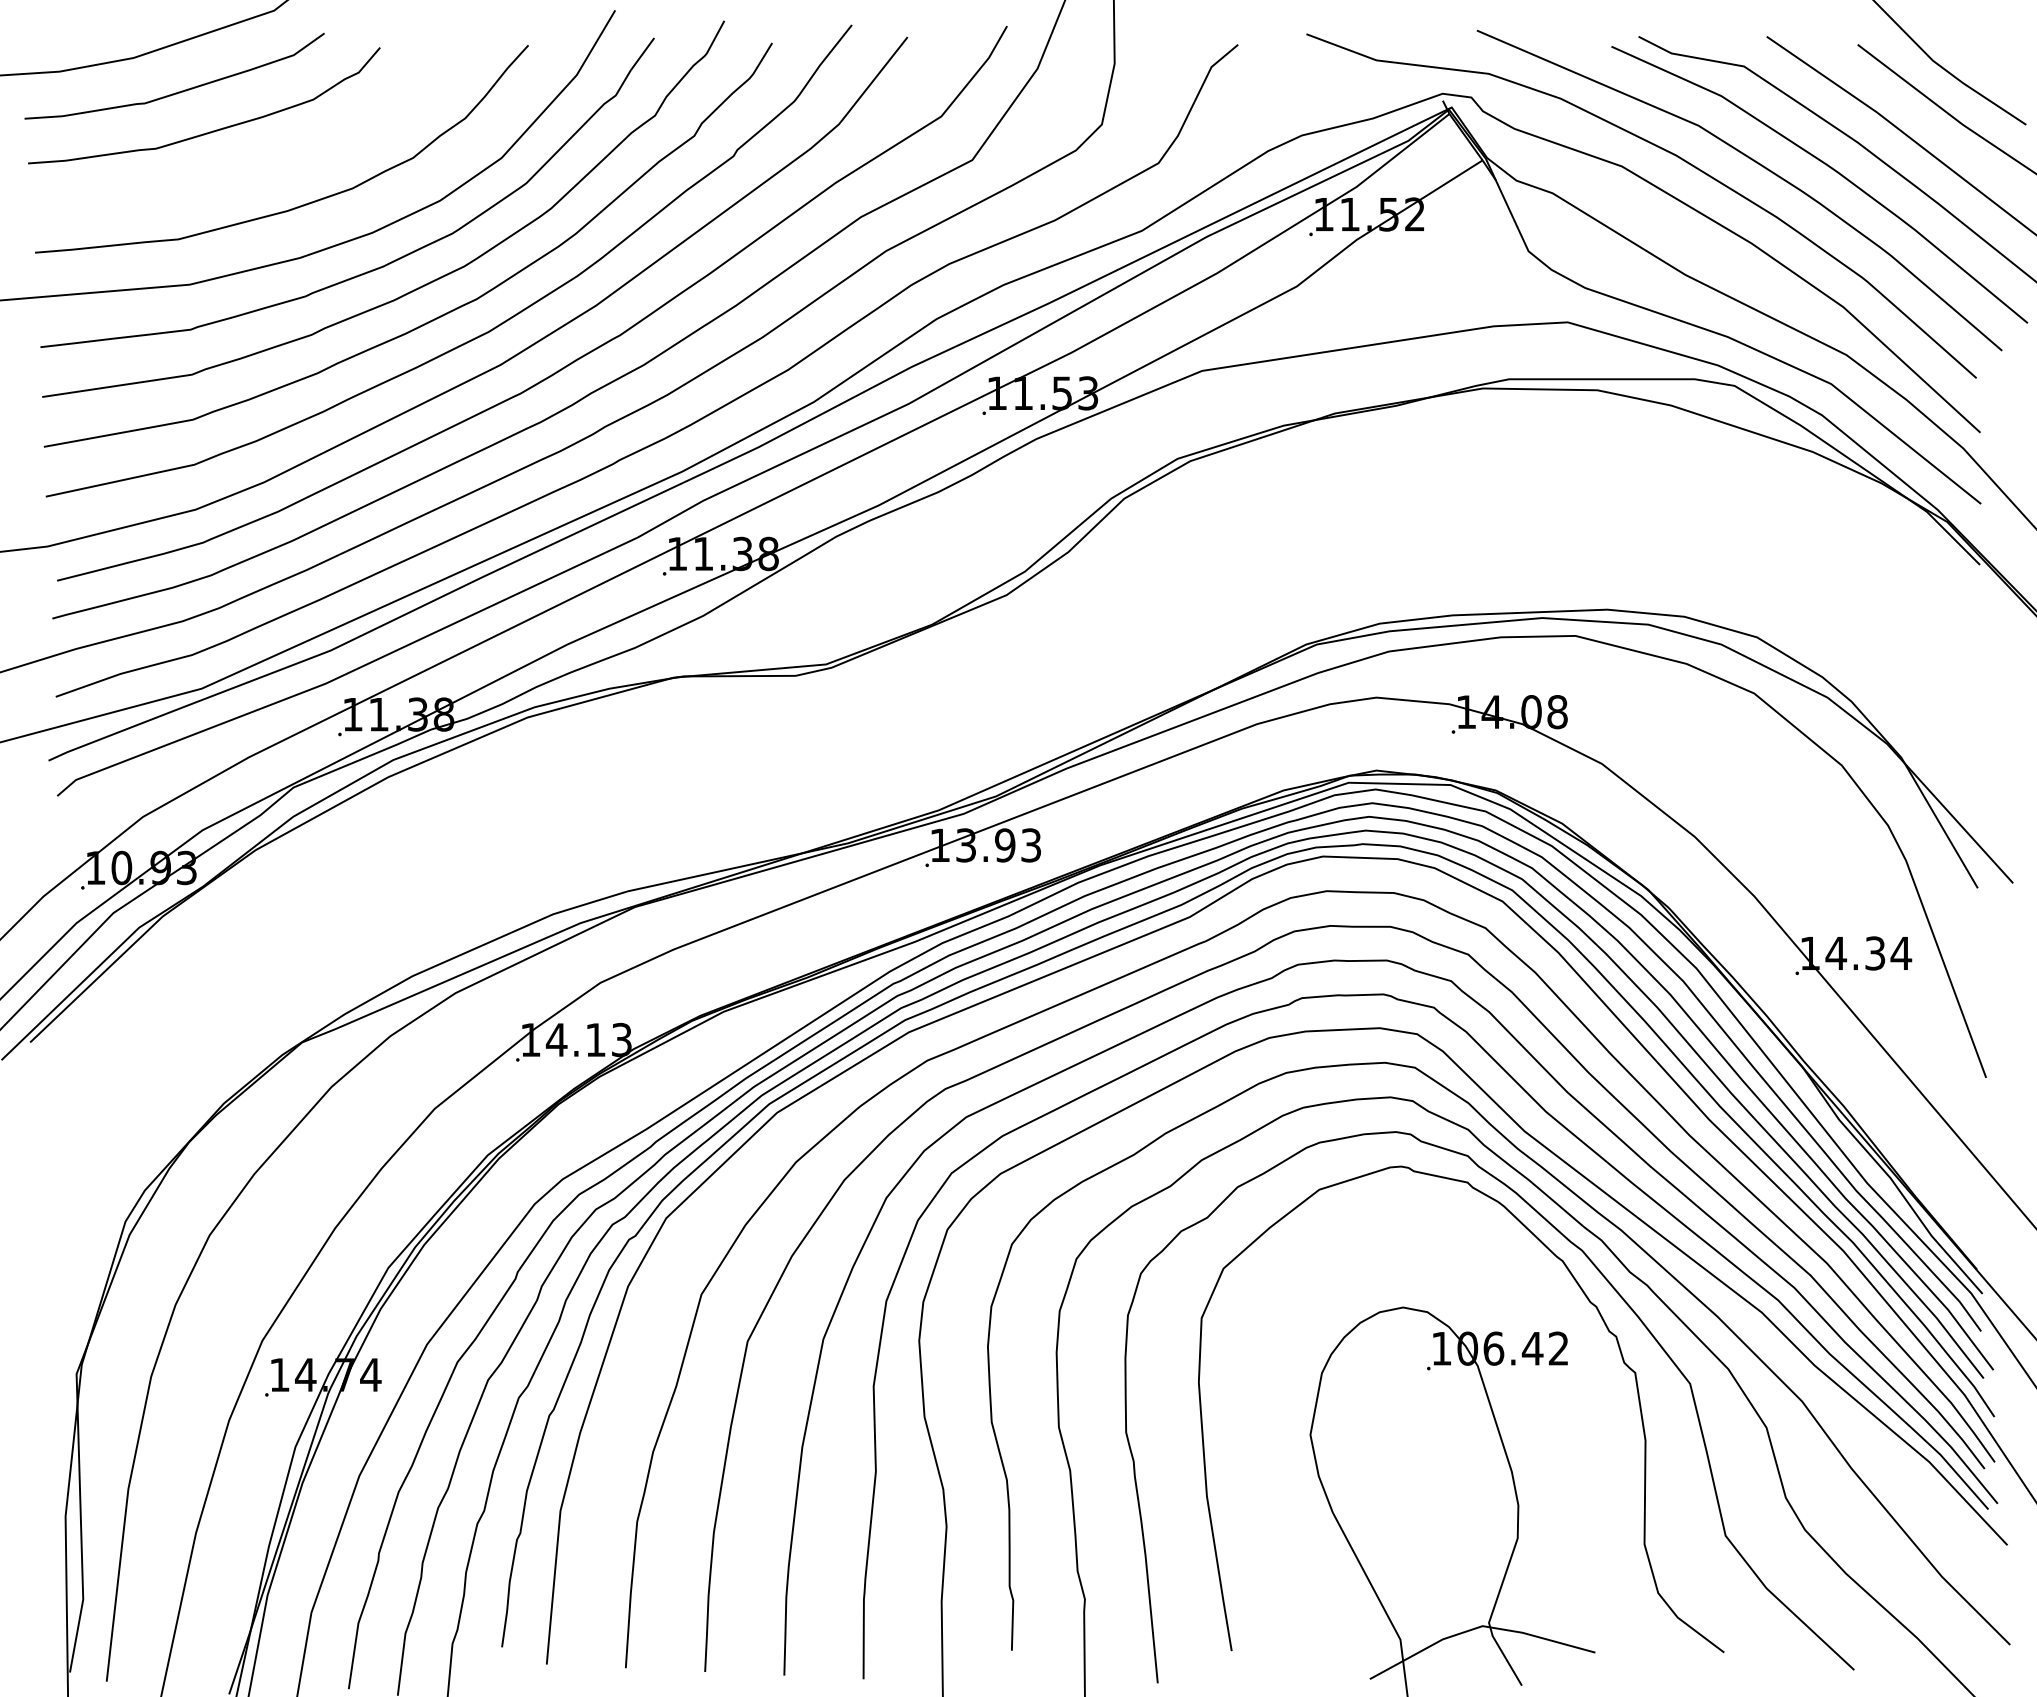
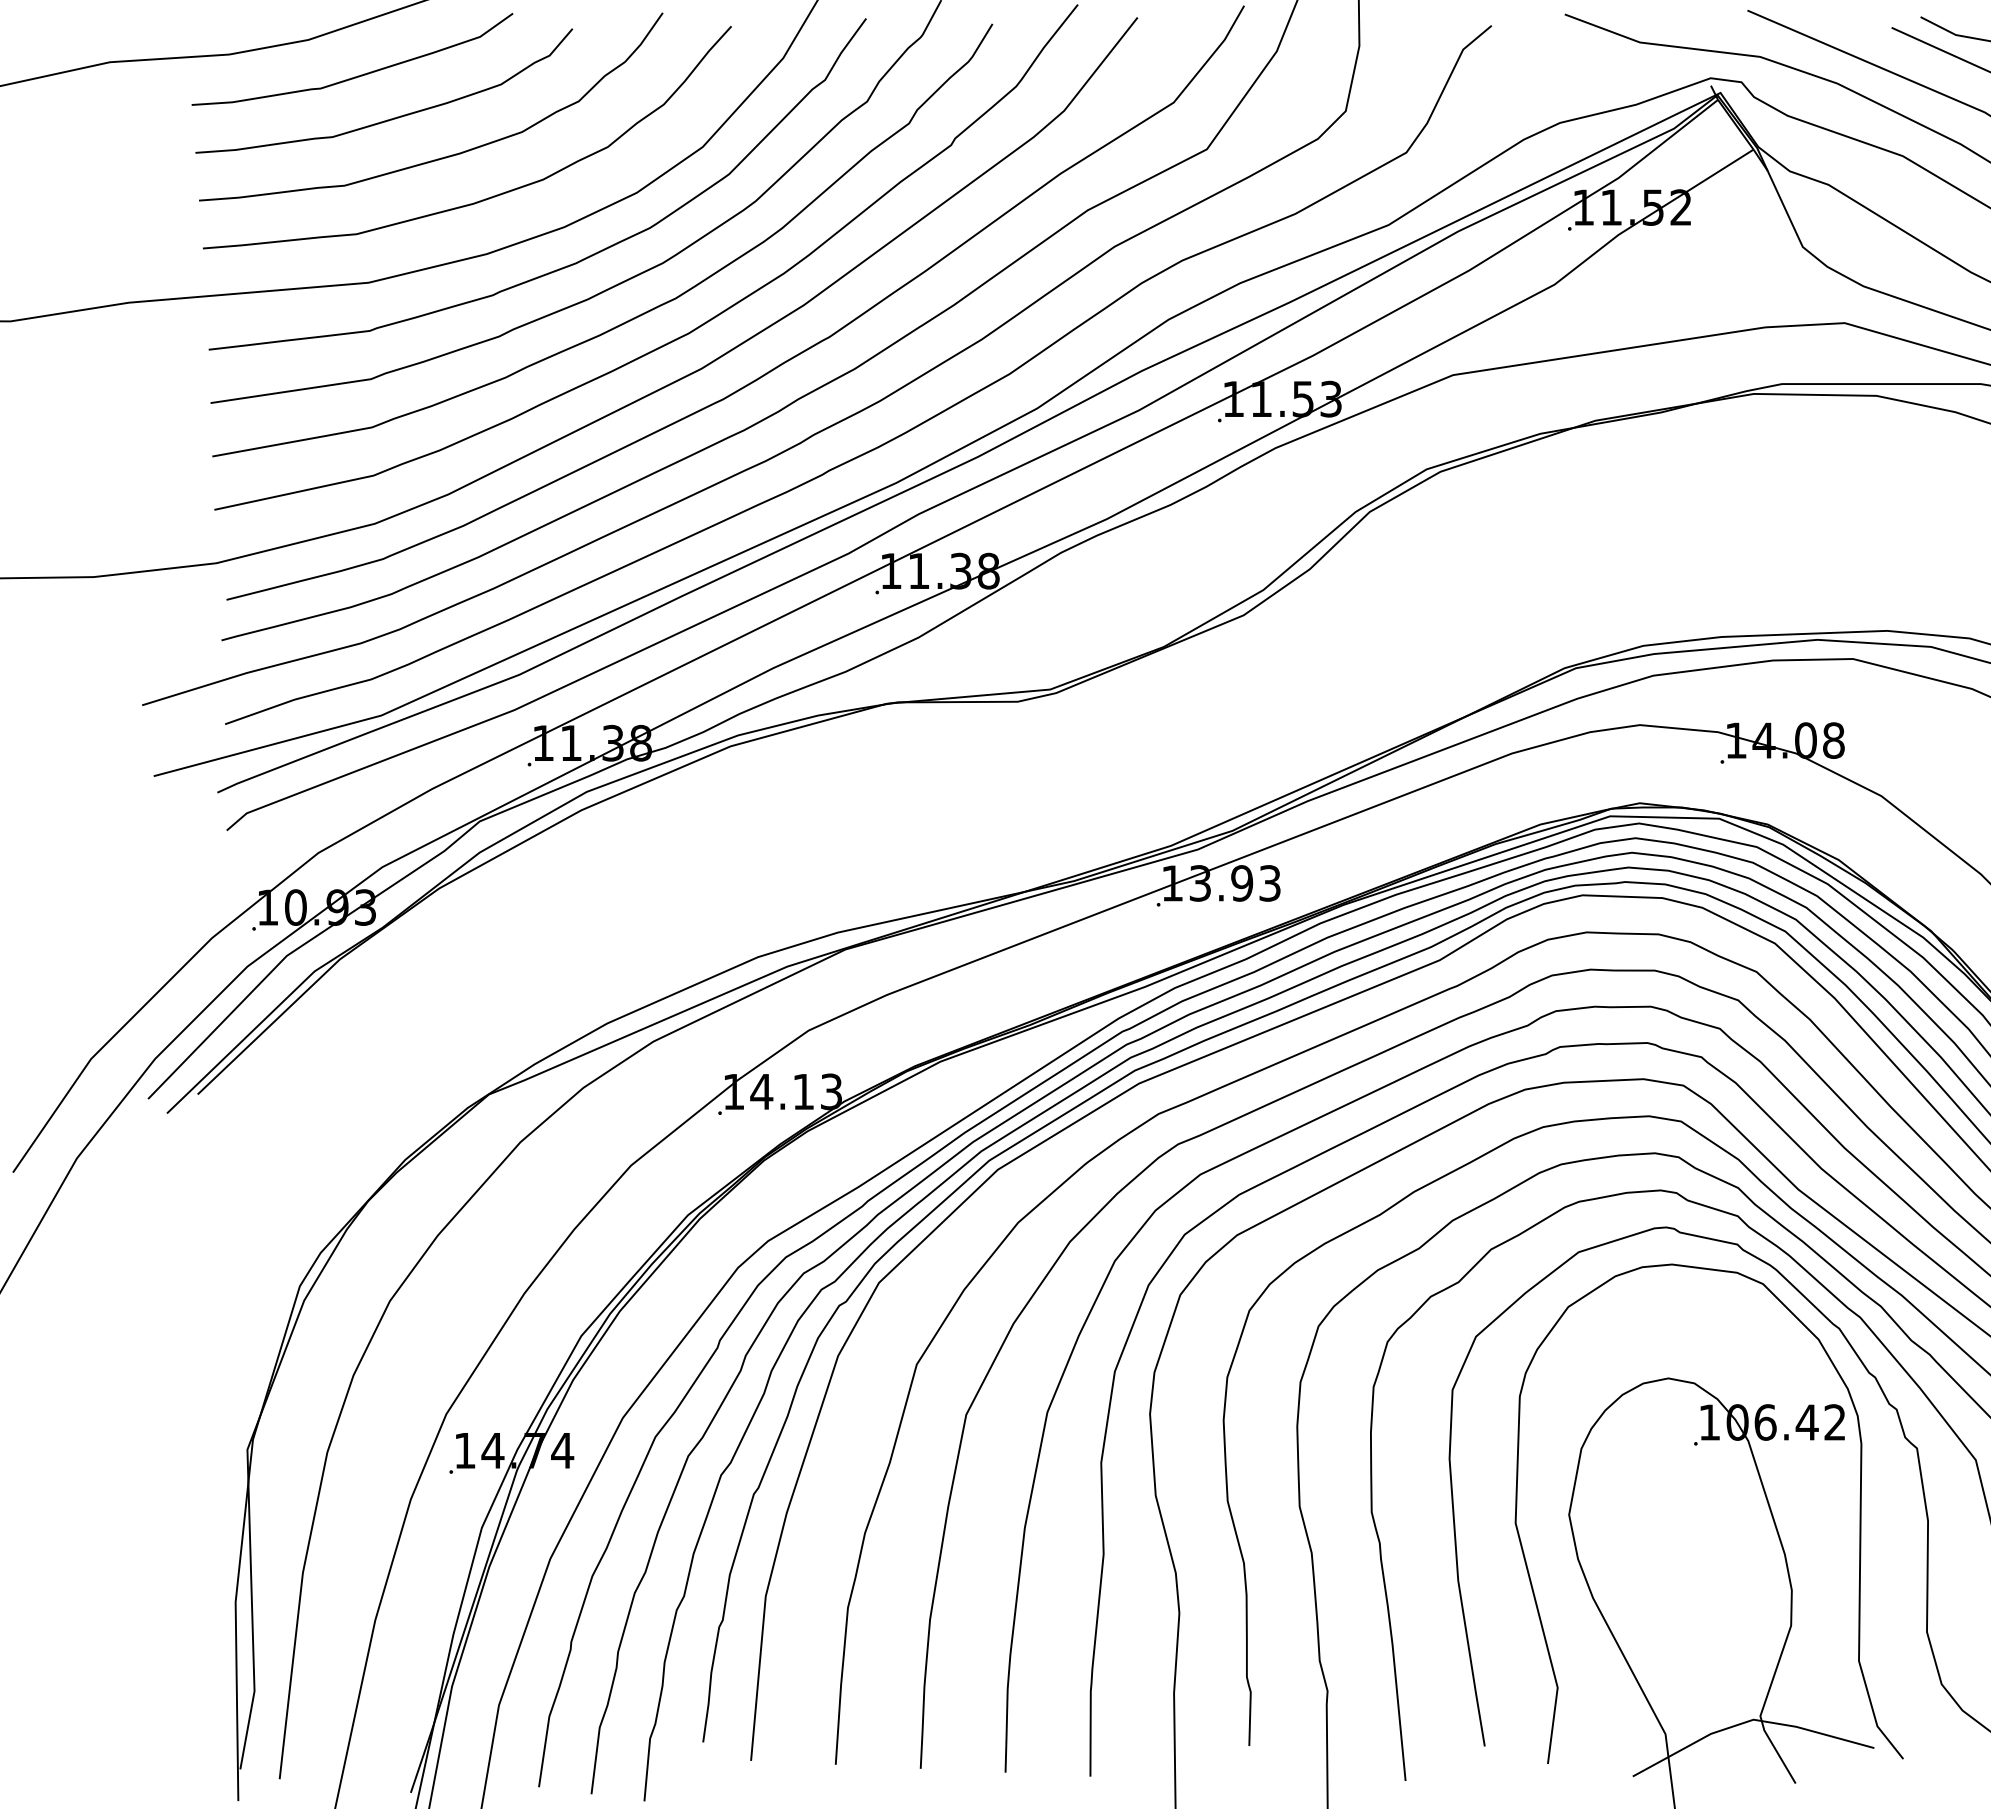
curve: (261, 166) -> (445, 156), added
curve: (1581, 1433) -> (1859, 1513), added

